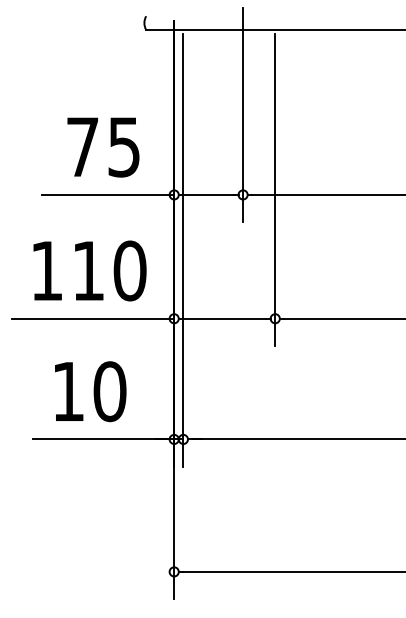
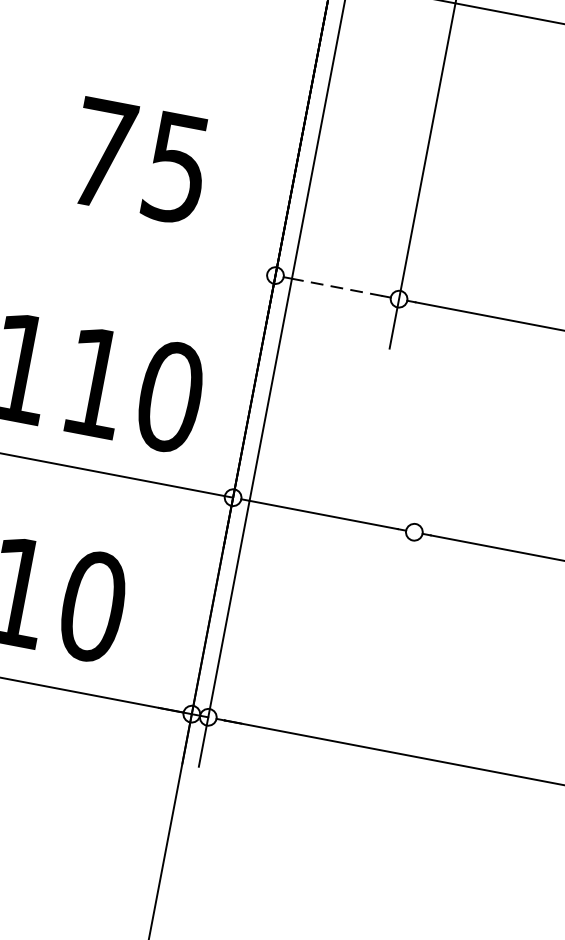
text: (103, 147) -> (139, 161), moved
line: (275, 189) -> (459, 300), removed
line: (108, 194) -> (157, 252), removed
line: (208, 194) -> (337, 286), solid -> dashed

